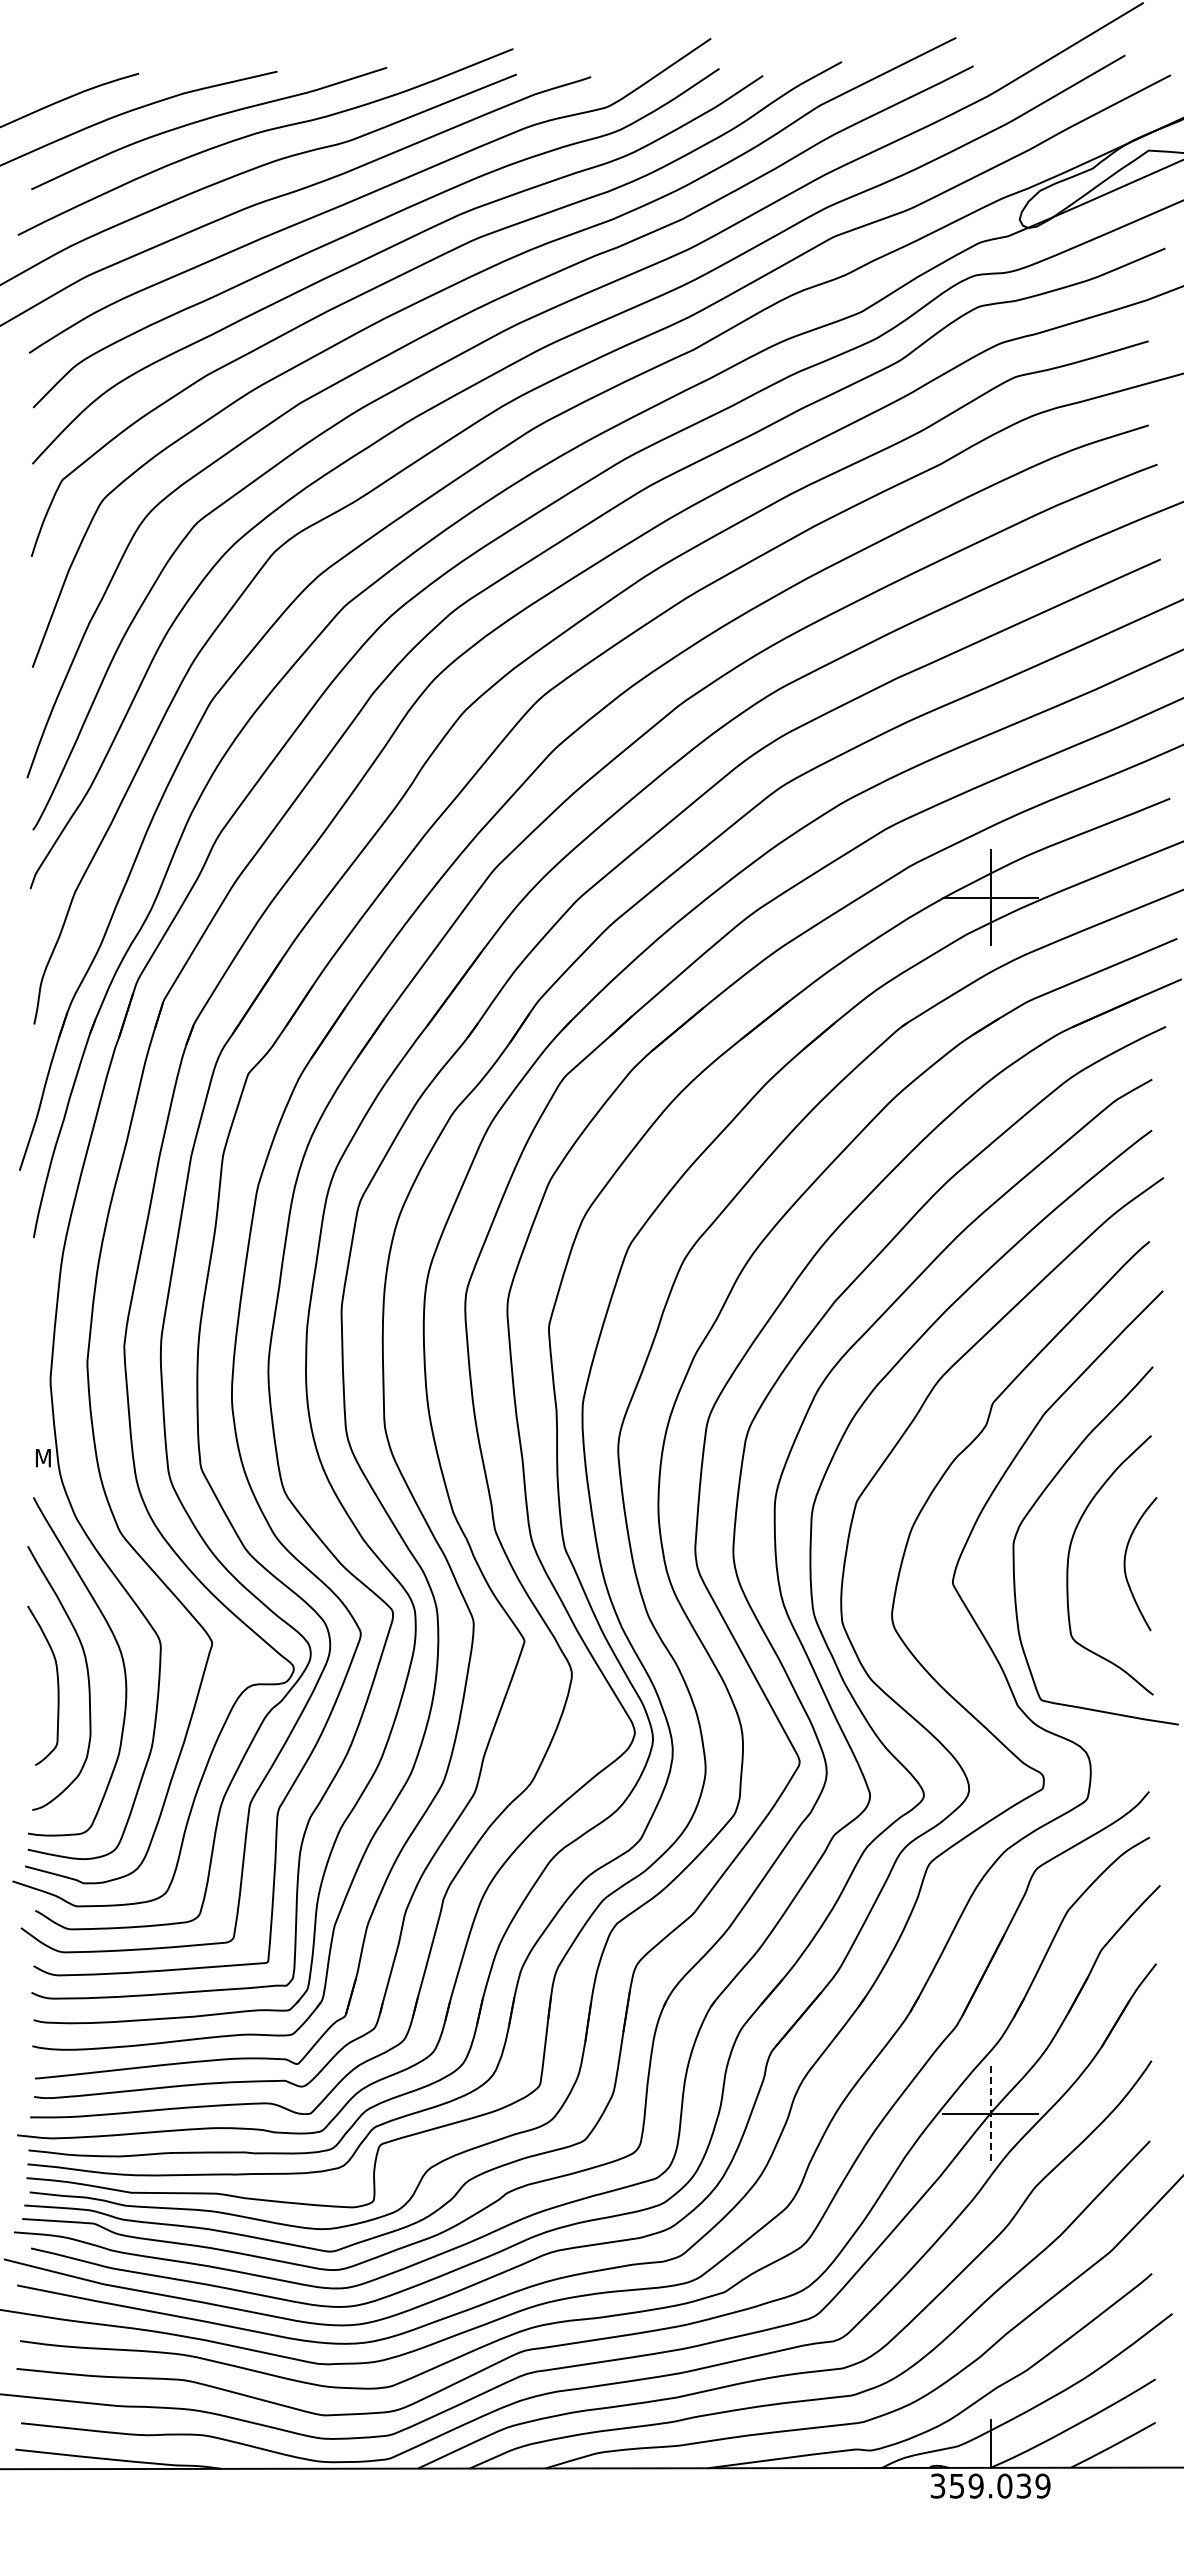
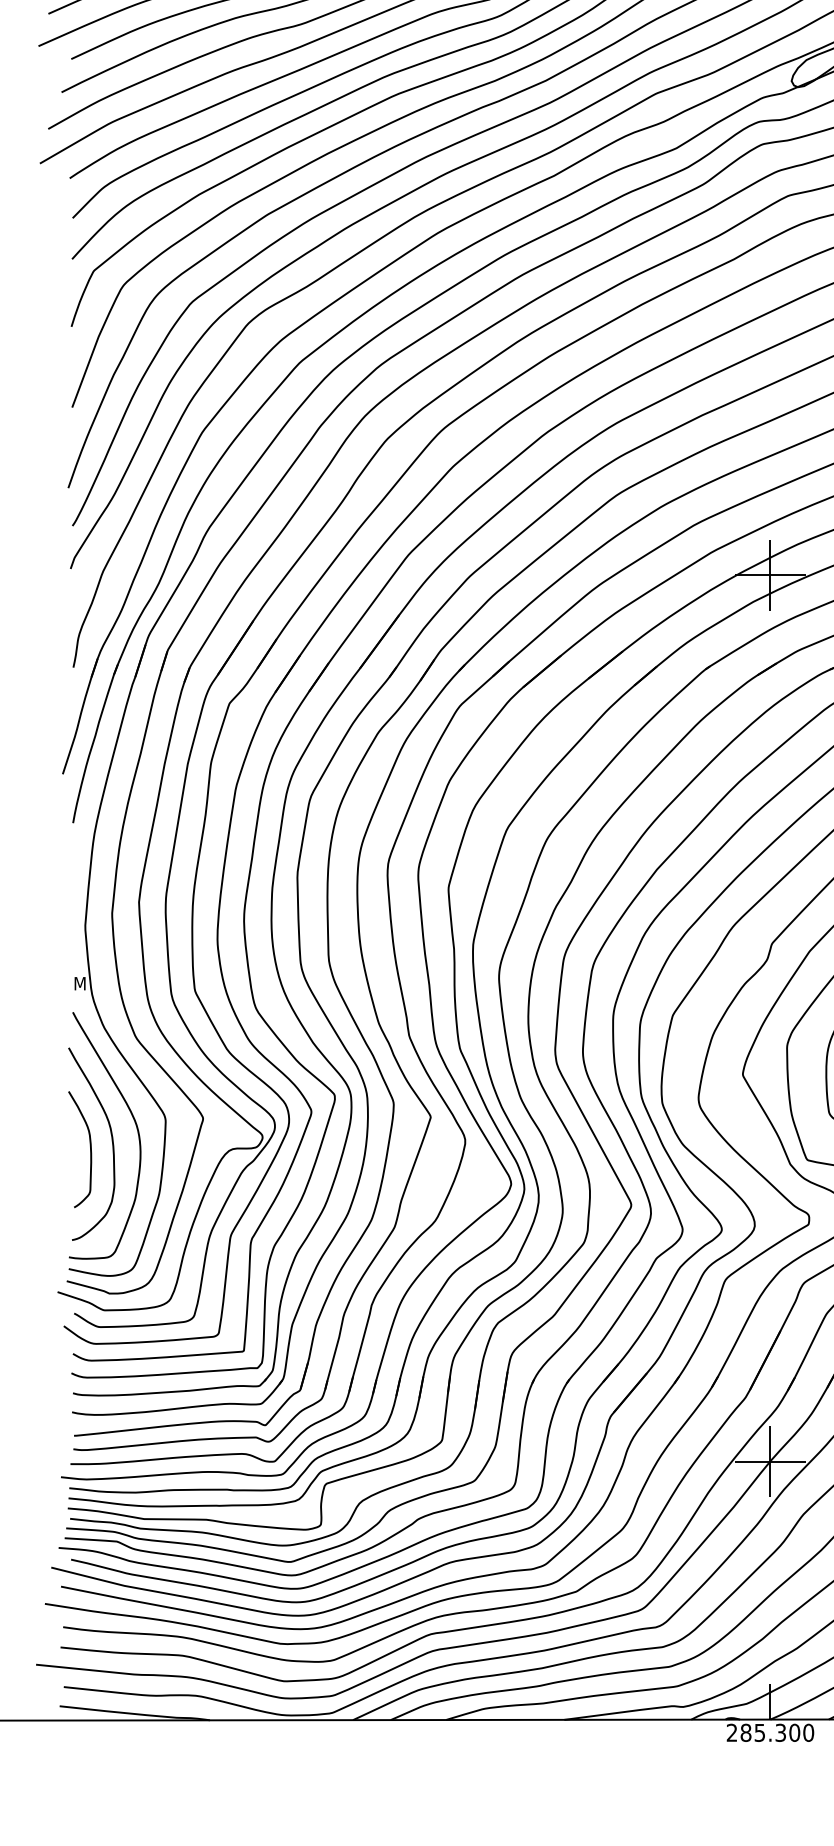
line: (990, 2114) -> (770, 1462), dashed -> solid
text: (990, 2485) -> (770, 1732), 359.039 -> 285.300

